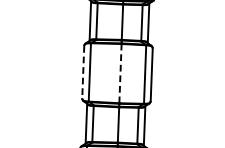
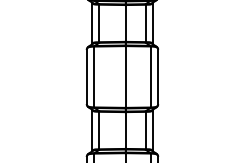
line: (82, 72) -> (86, 77), dashed -> solid
line: (120, 74) -> (125, 77), dashed -> solid

